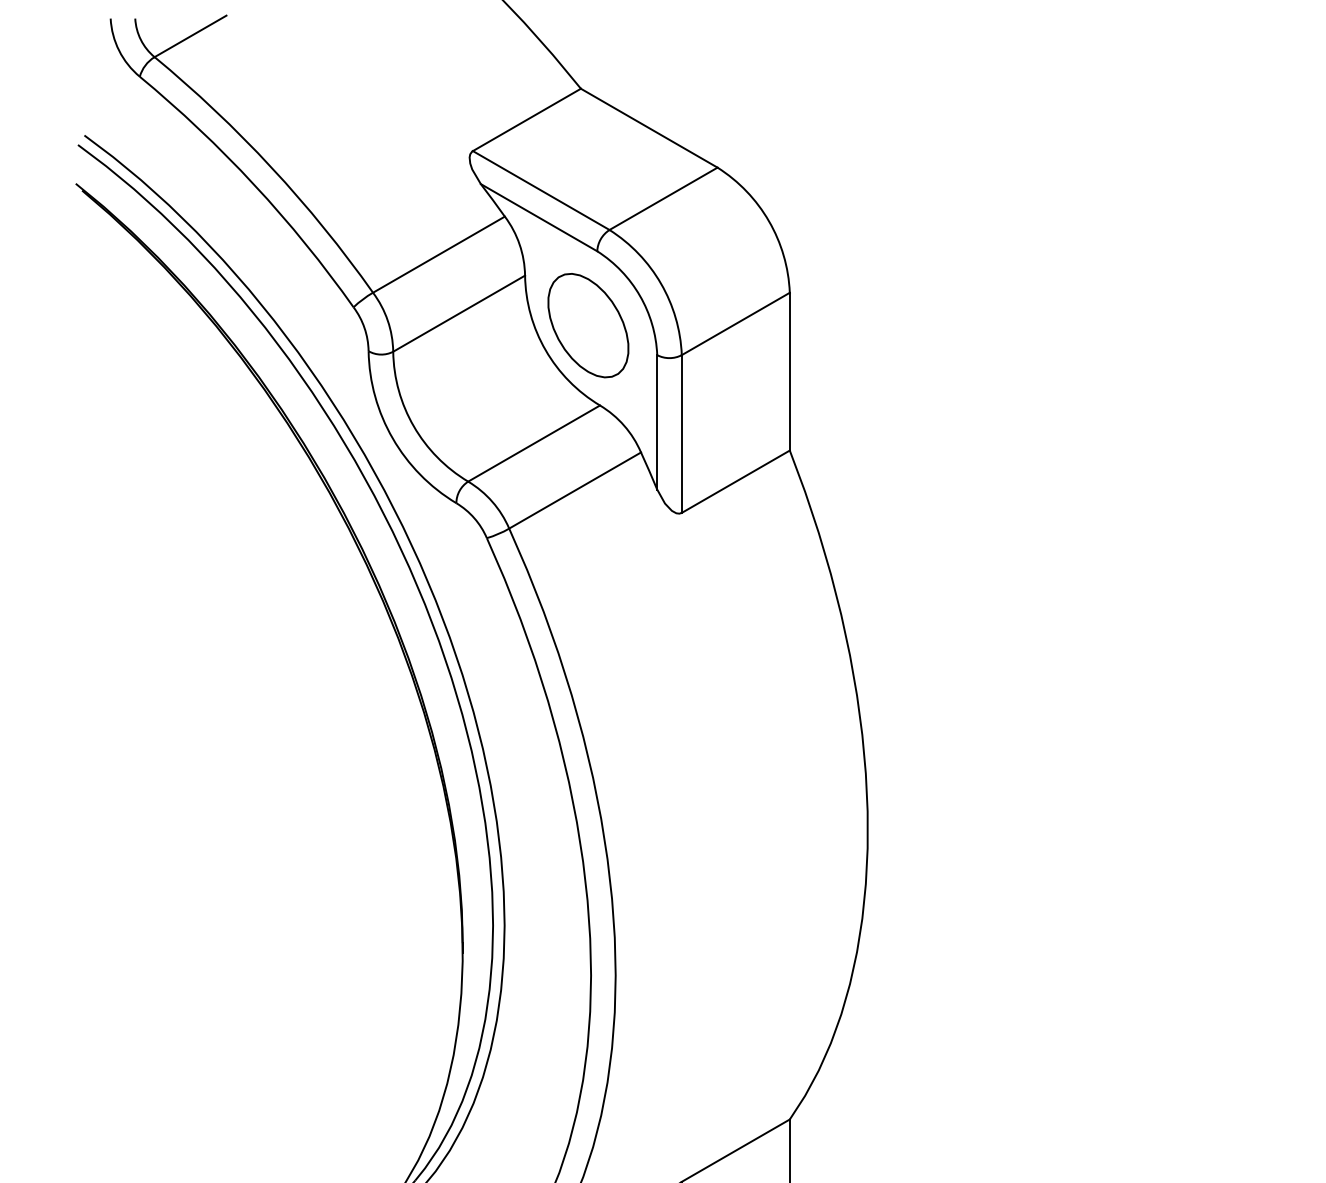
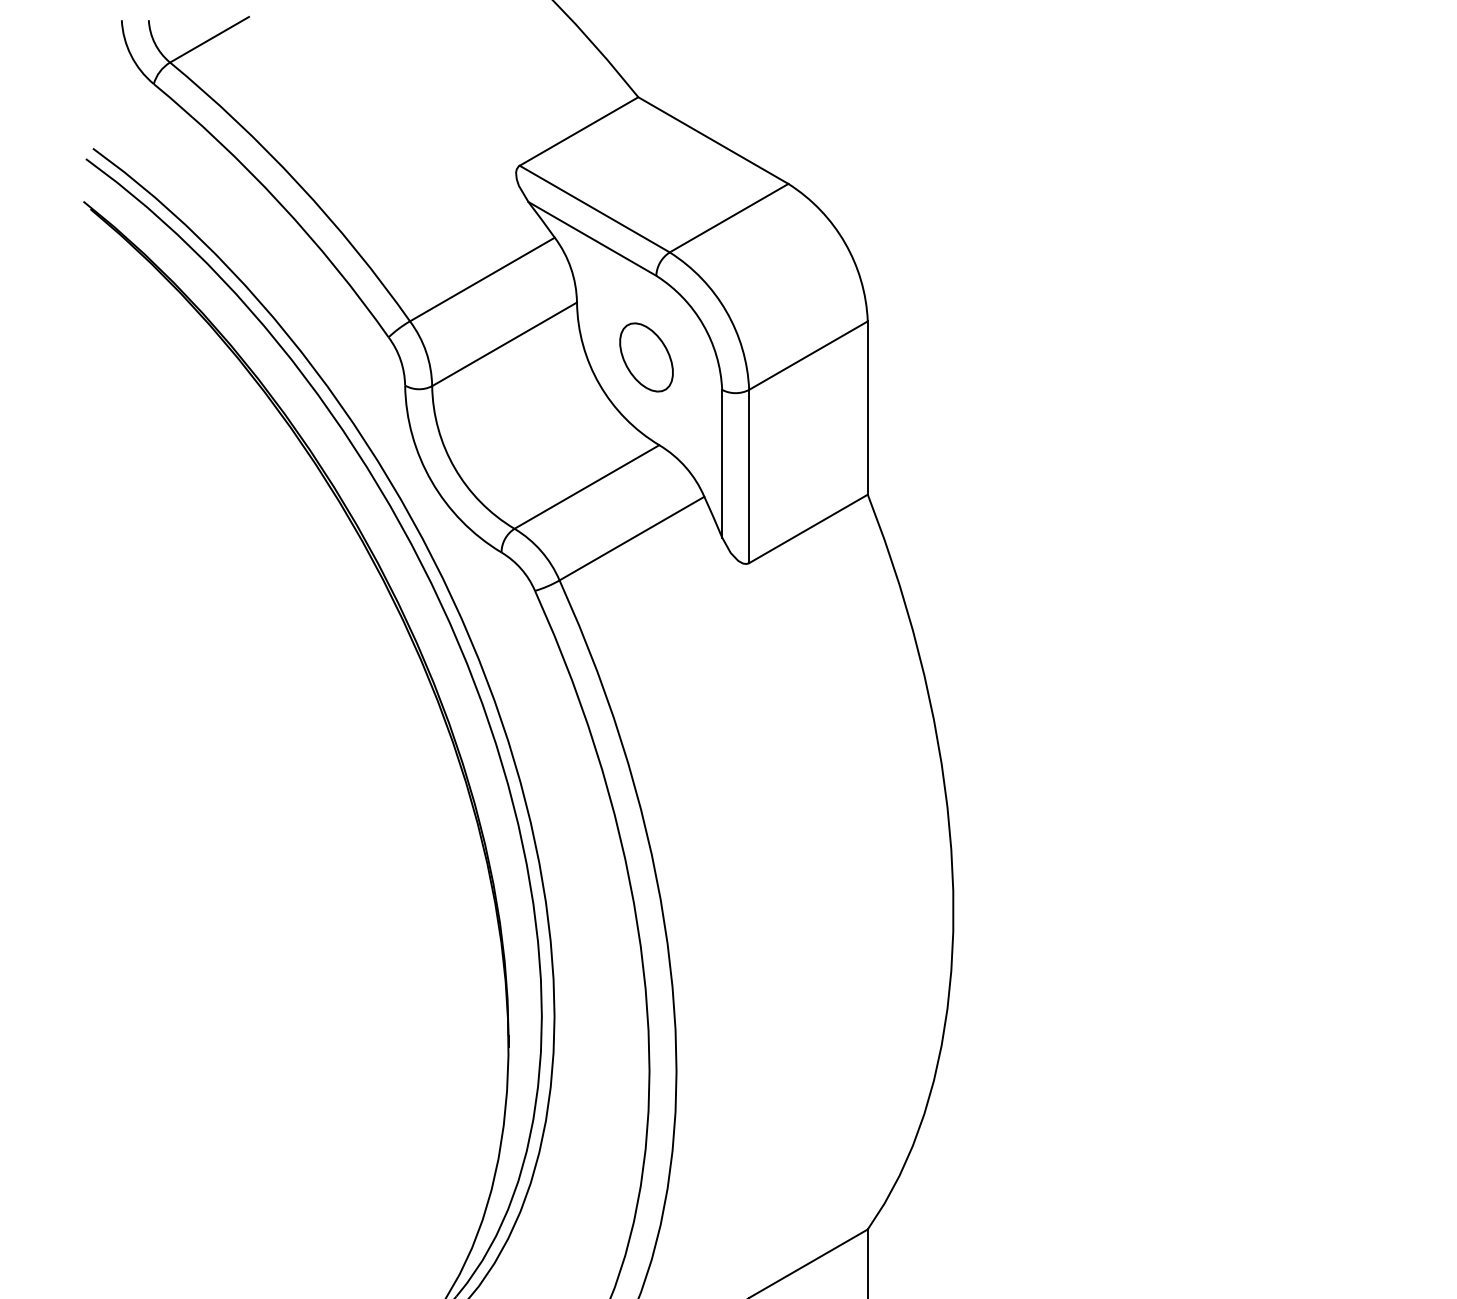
part: (588, 325) -> (646, 357), size x0.6

